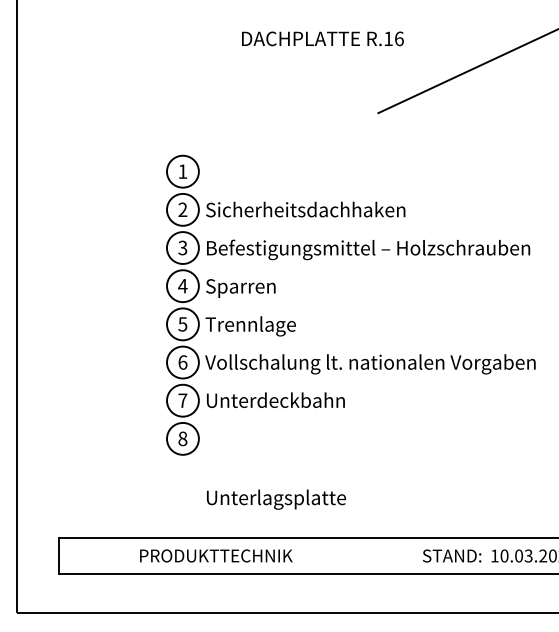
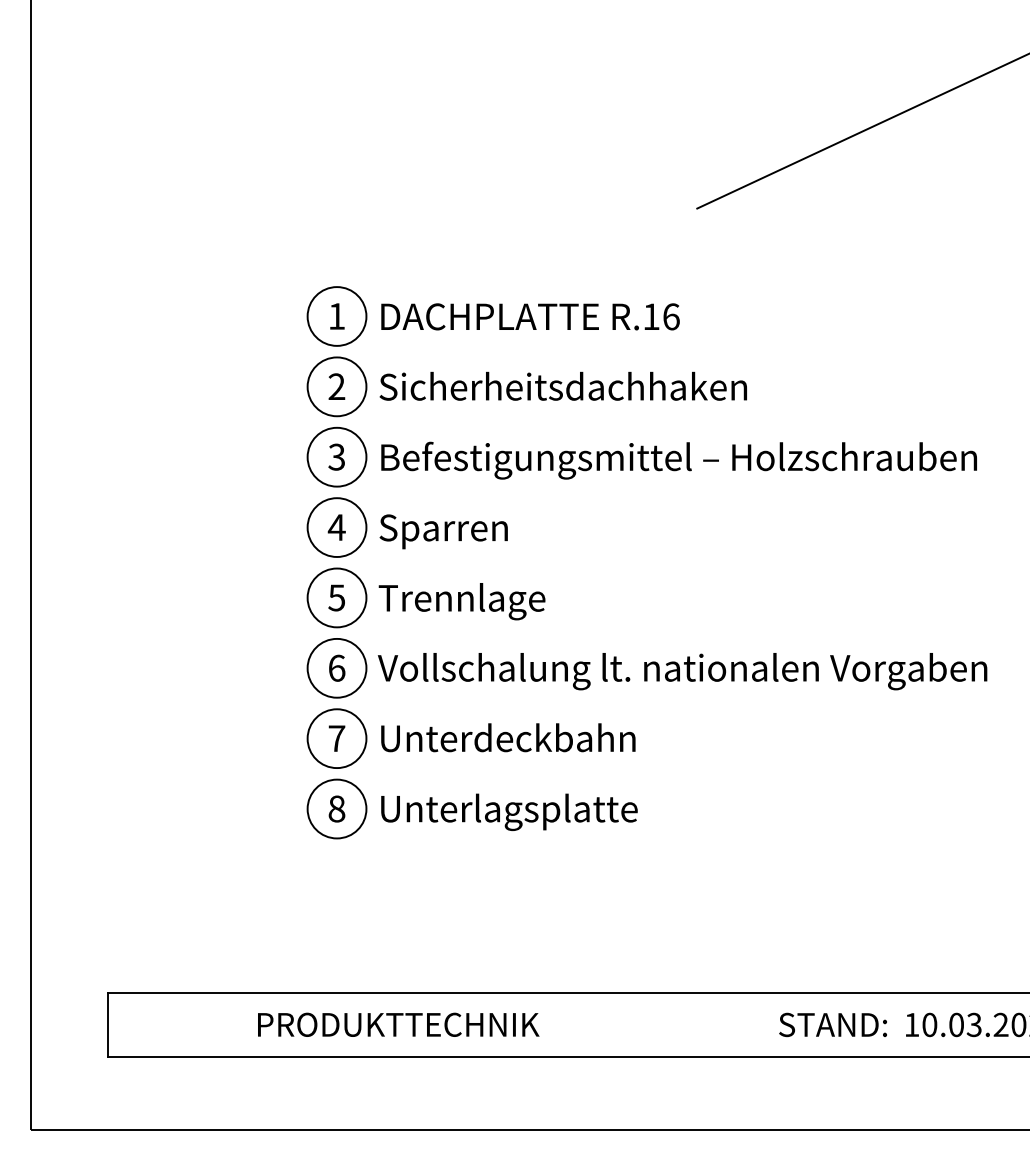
text: (322, 38) -> (529, 316), moved
text: (276, 499) -> (509, 812), moved

